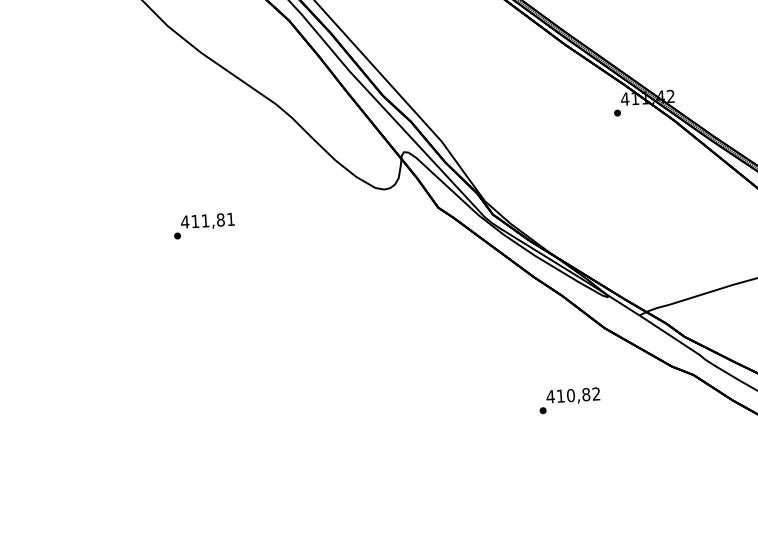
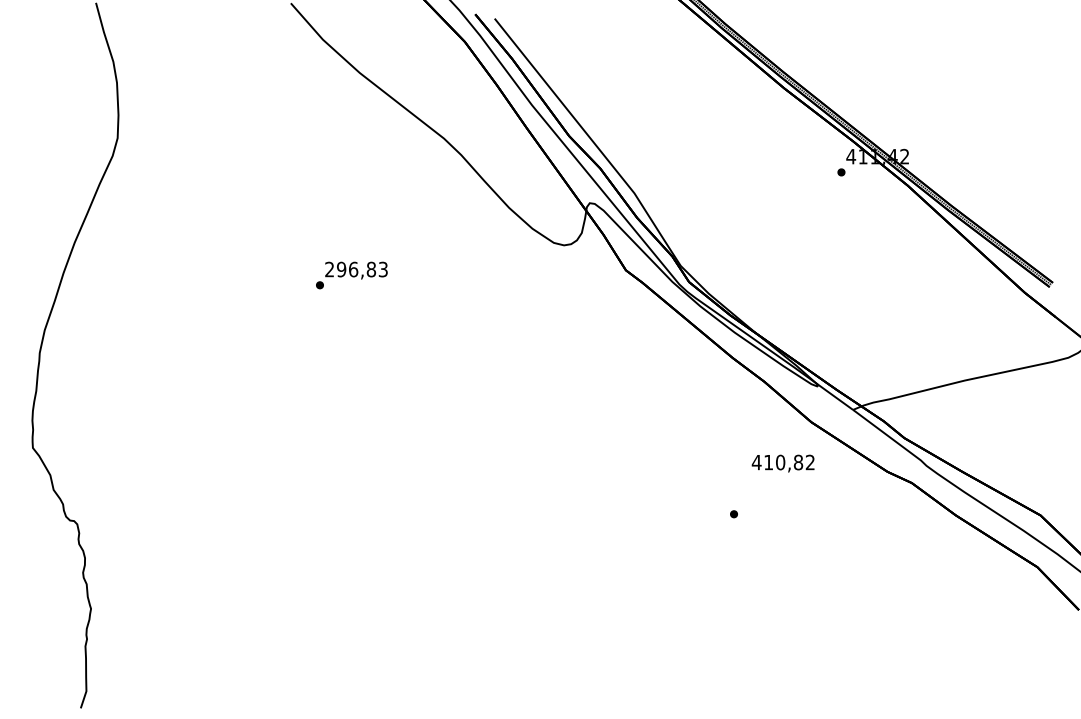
text: (207, 220) -> (355, 269), 411,81 -> 296,83
text: (572, 396) -> (782, 463), moved

